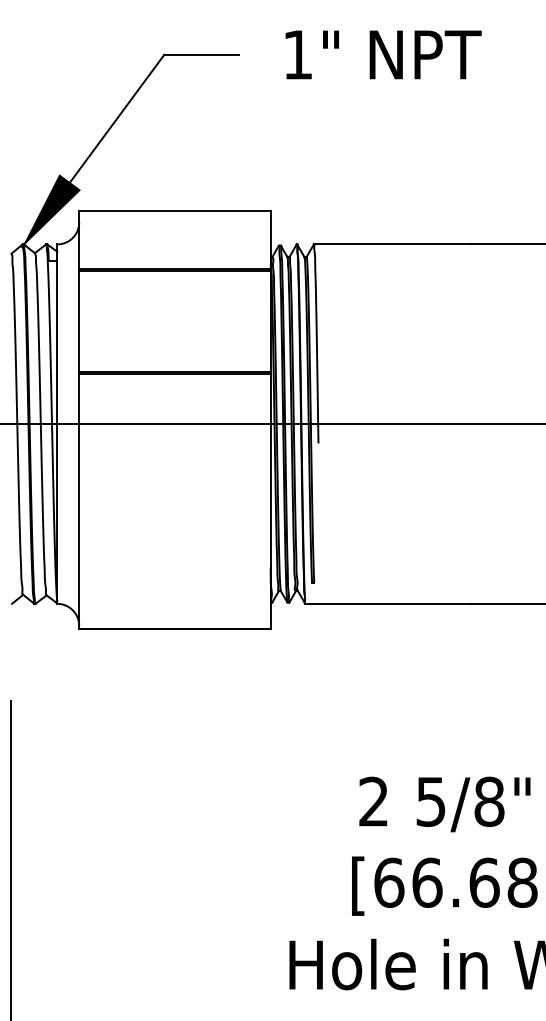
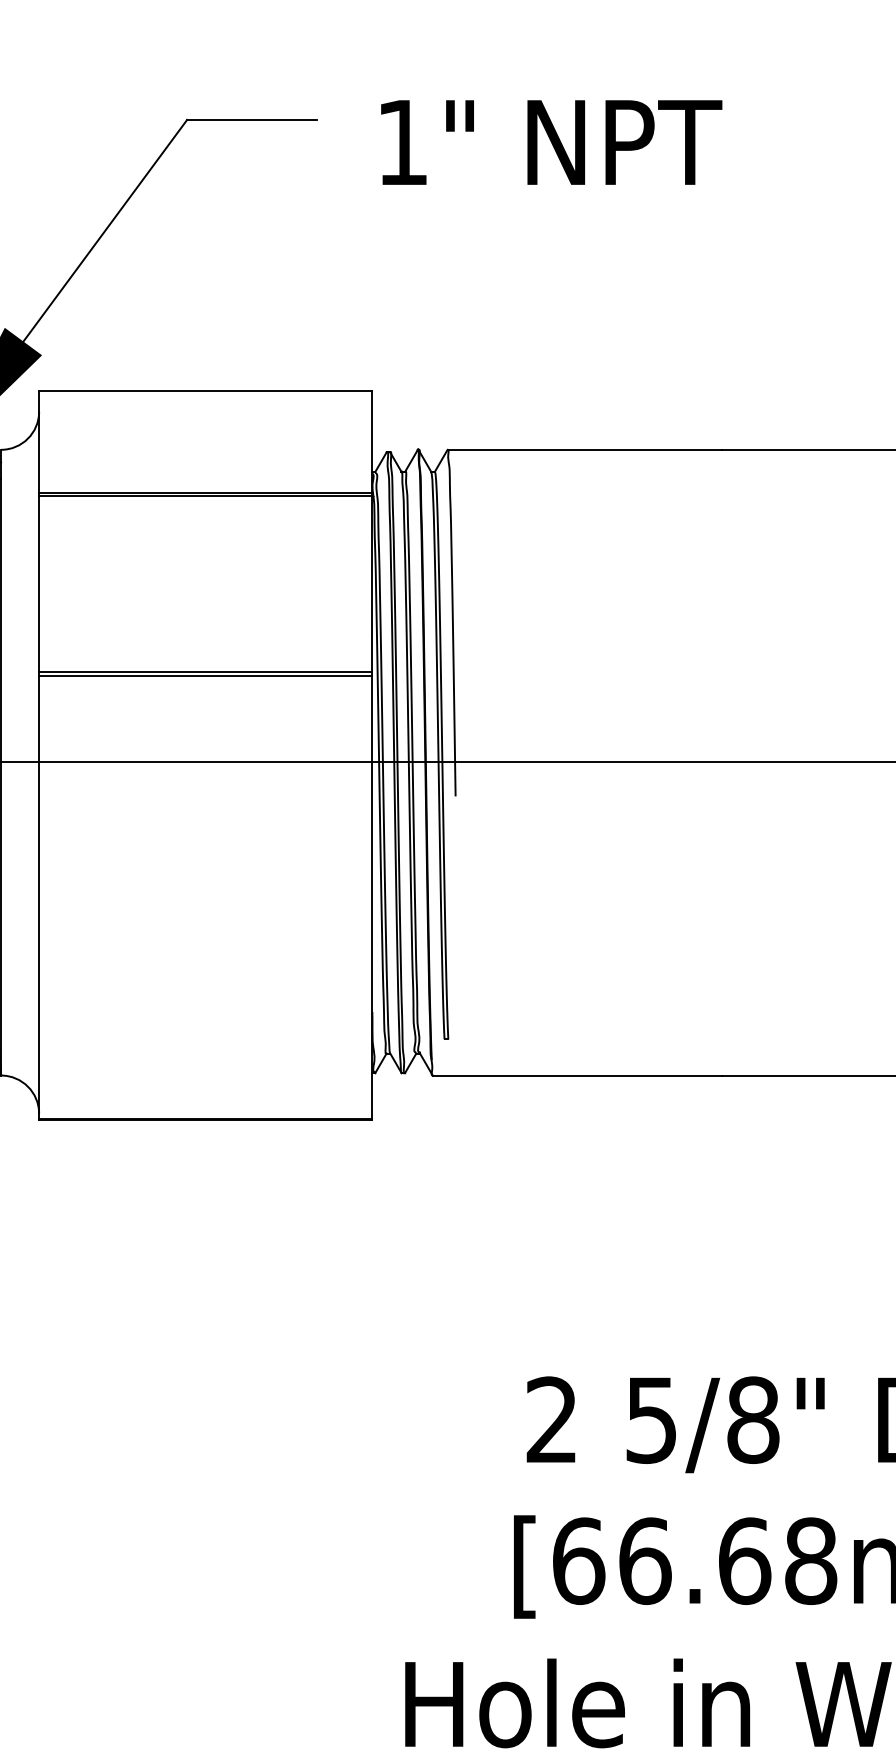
text: (383, 54) -> (551, 141), moved

